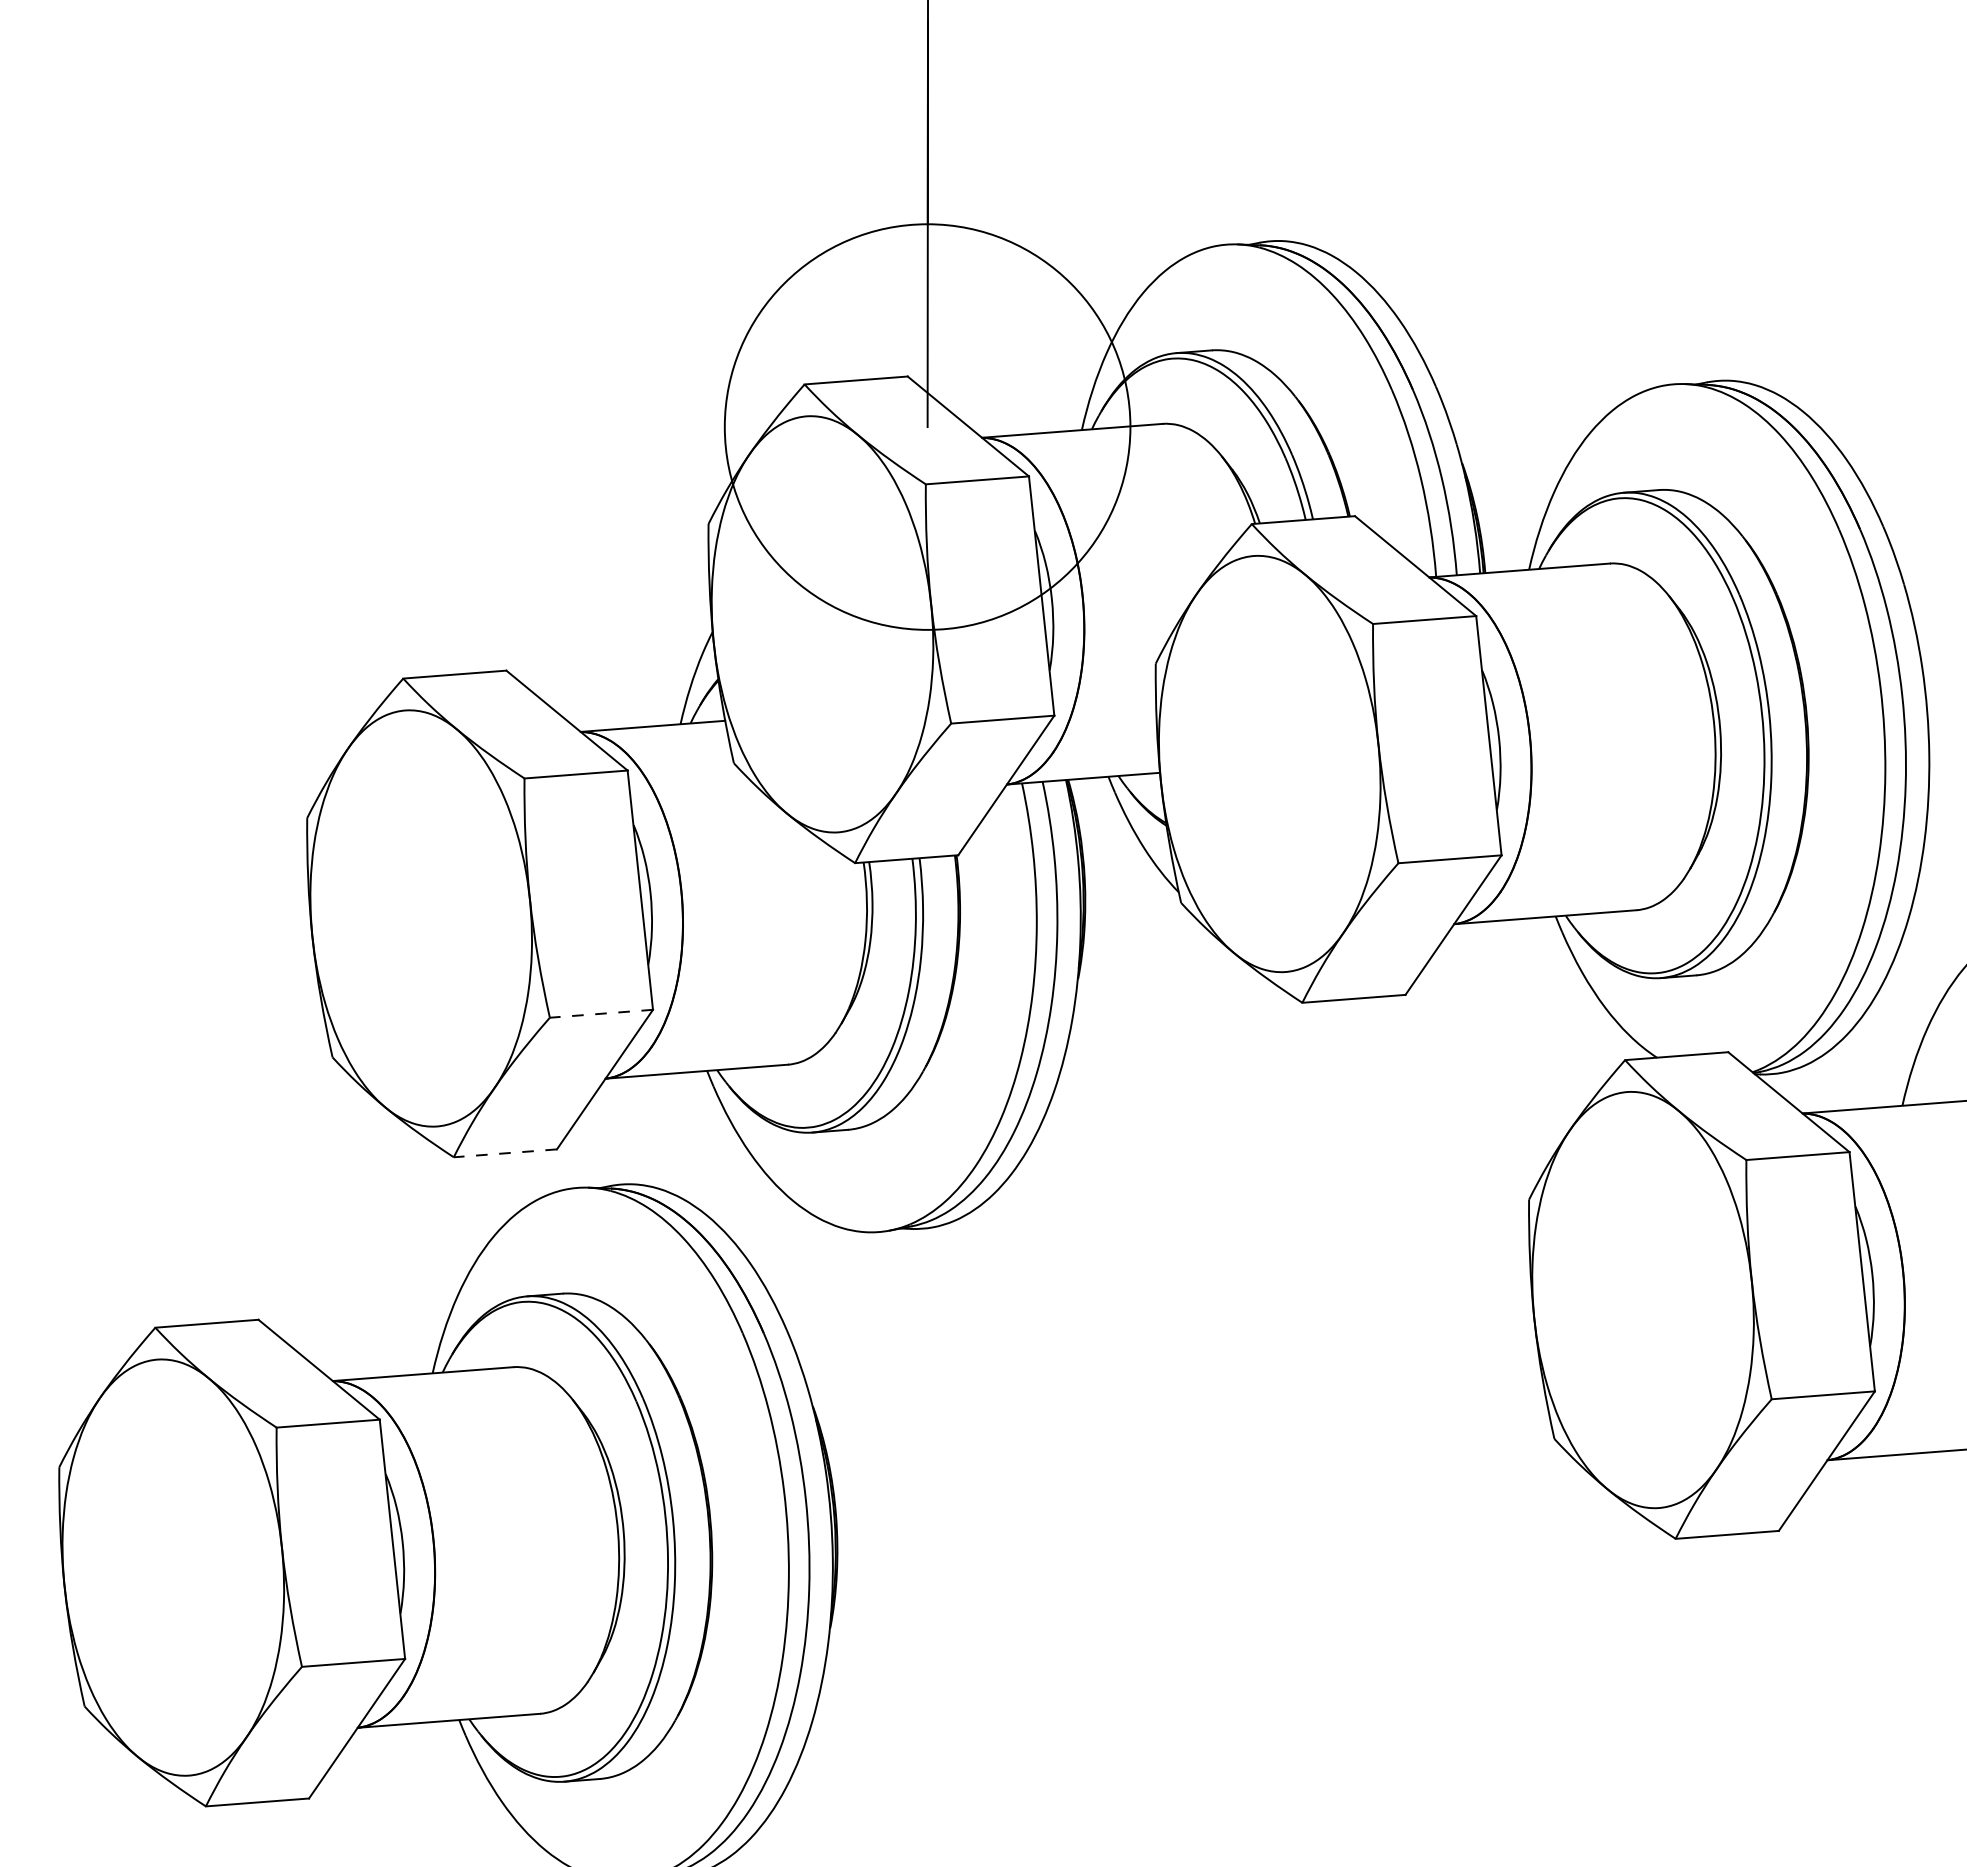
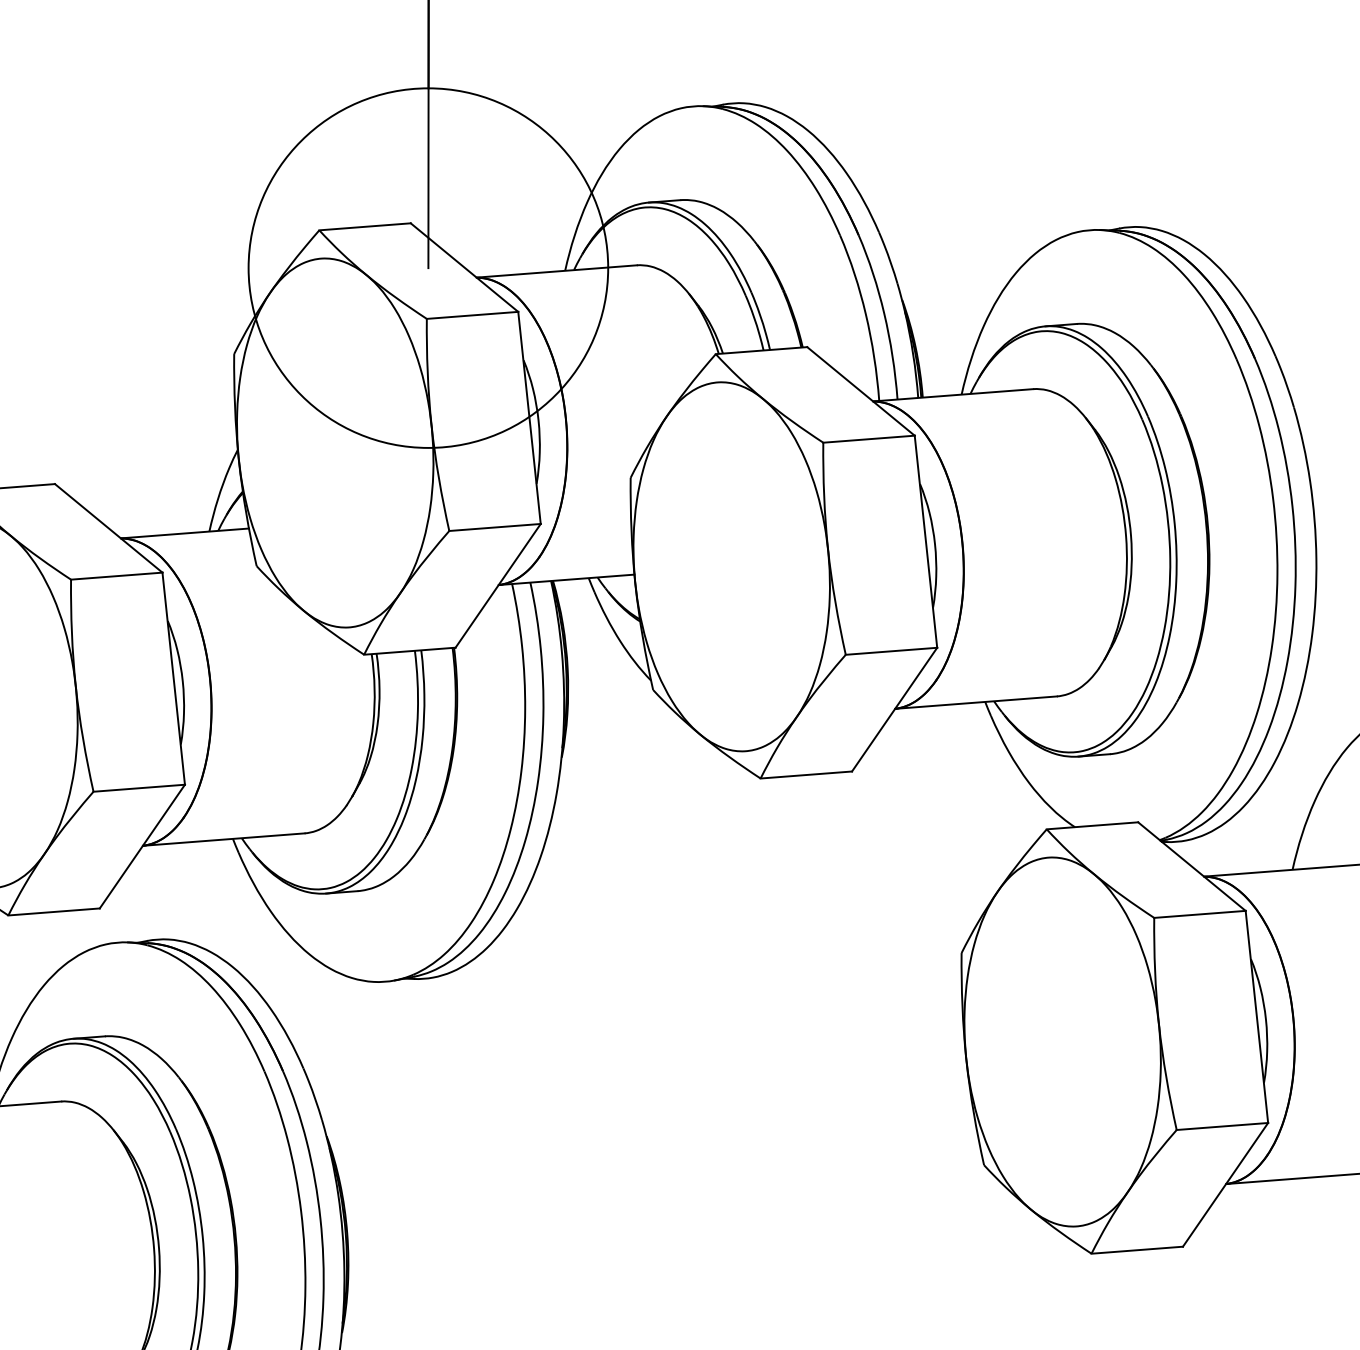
line: (601, 1013) -> (139, 788), dashed -> solid
line: (505, 1153) -> (54, 912), dashed -> solid

